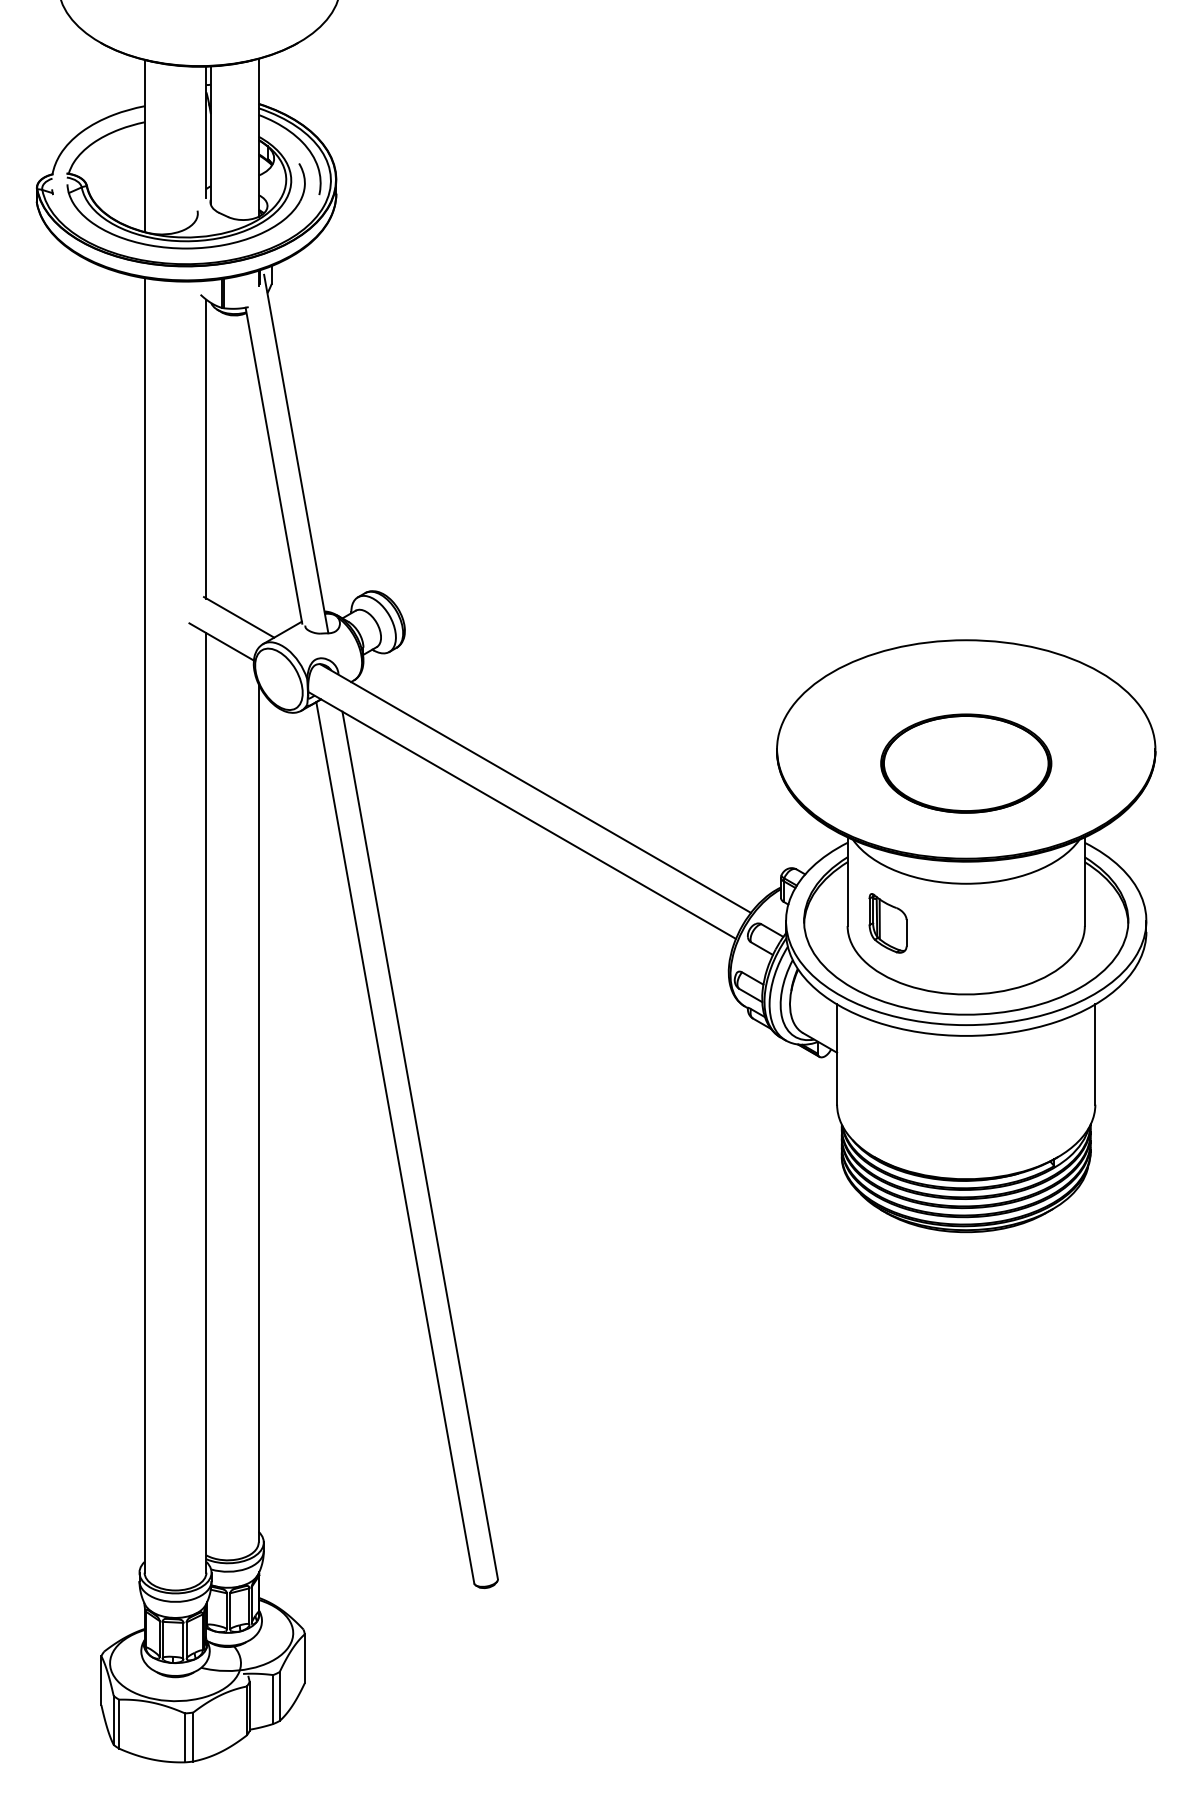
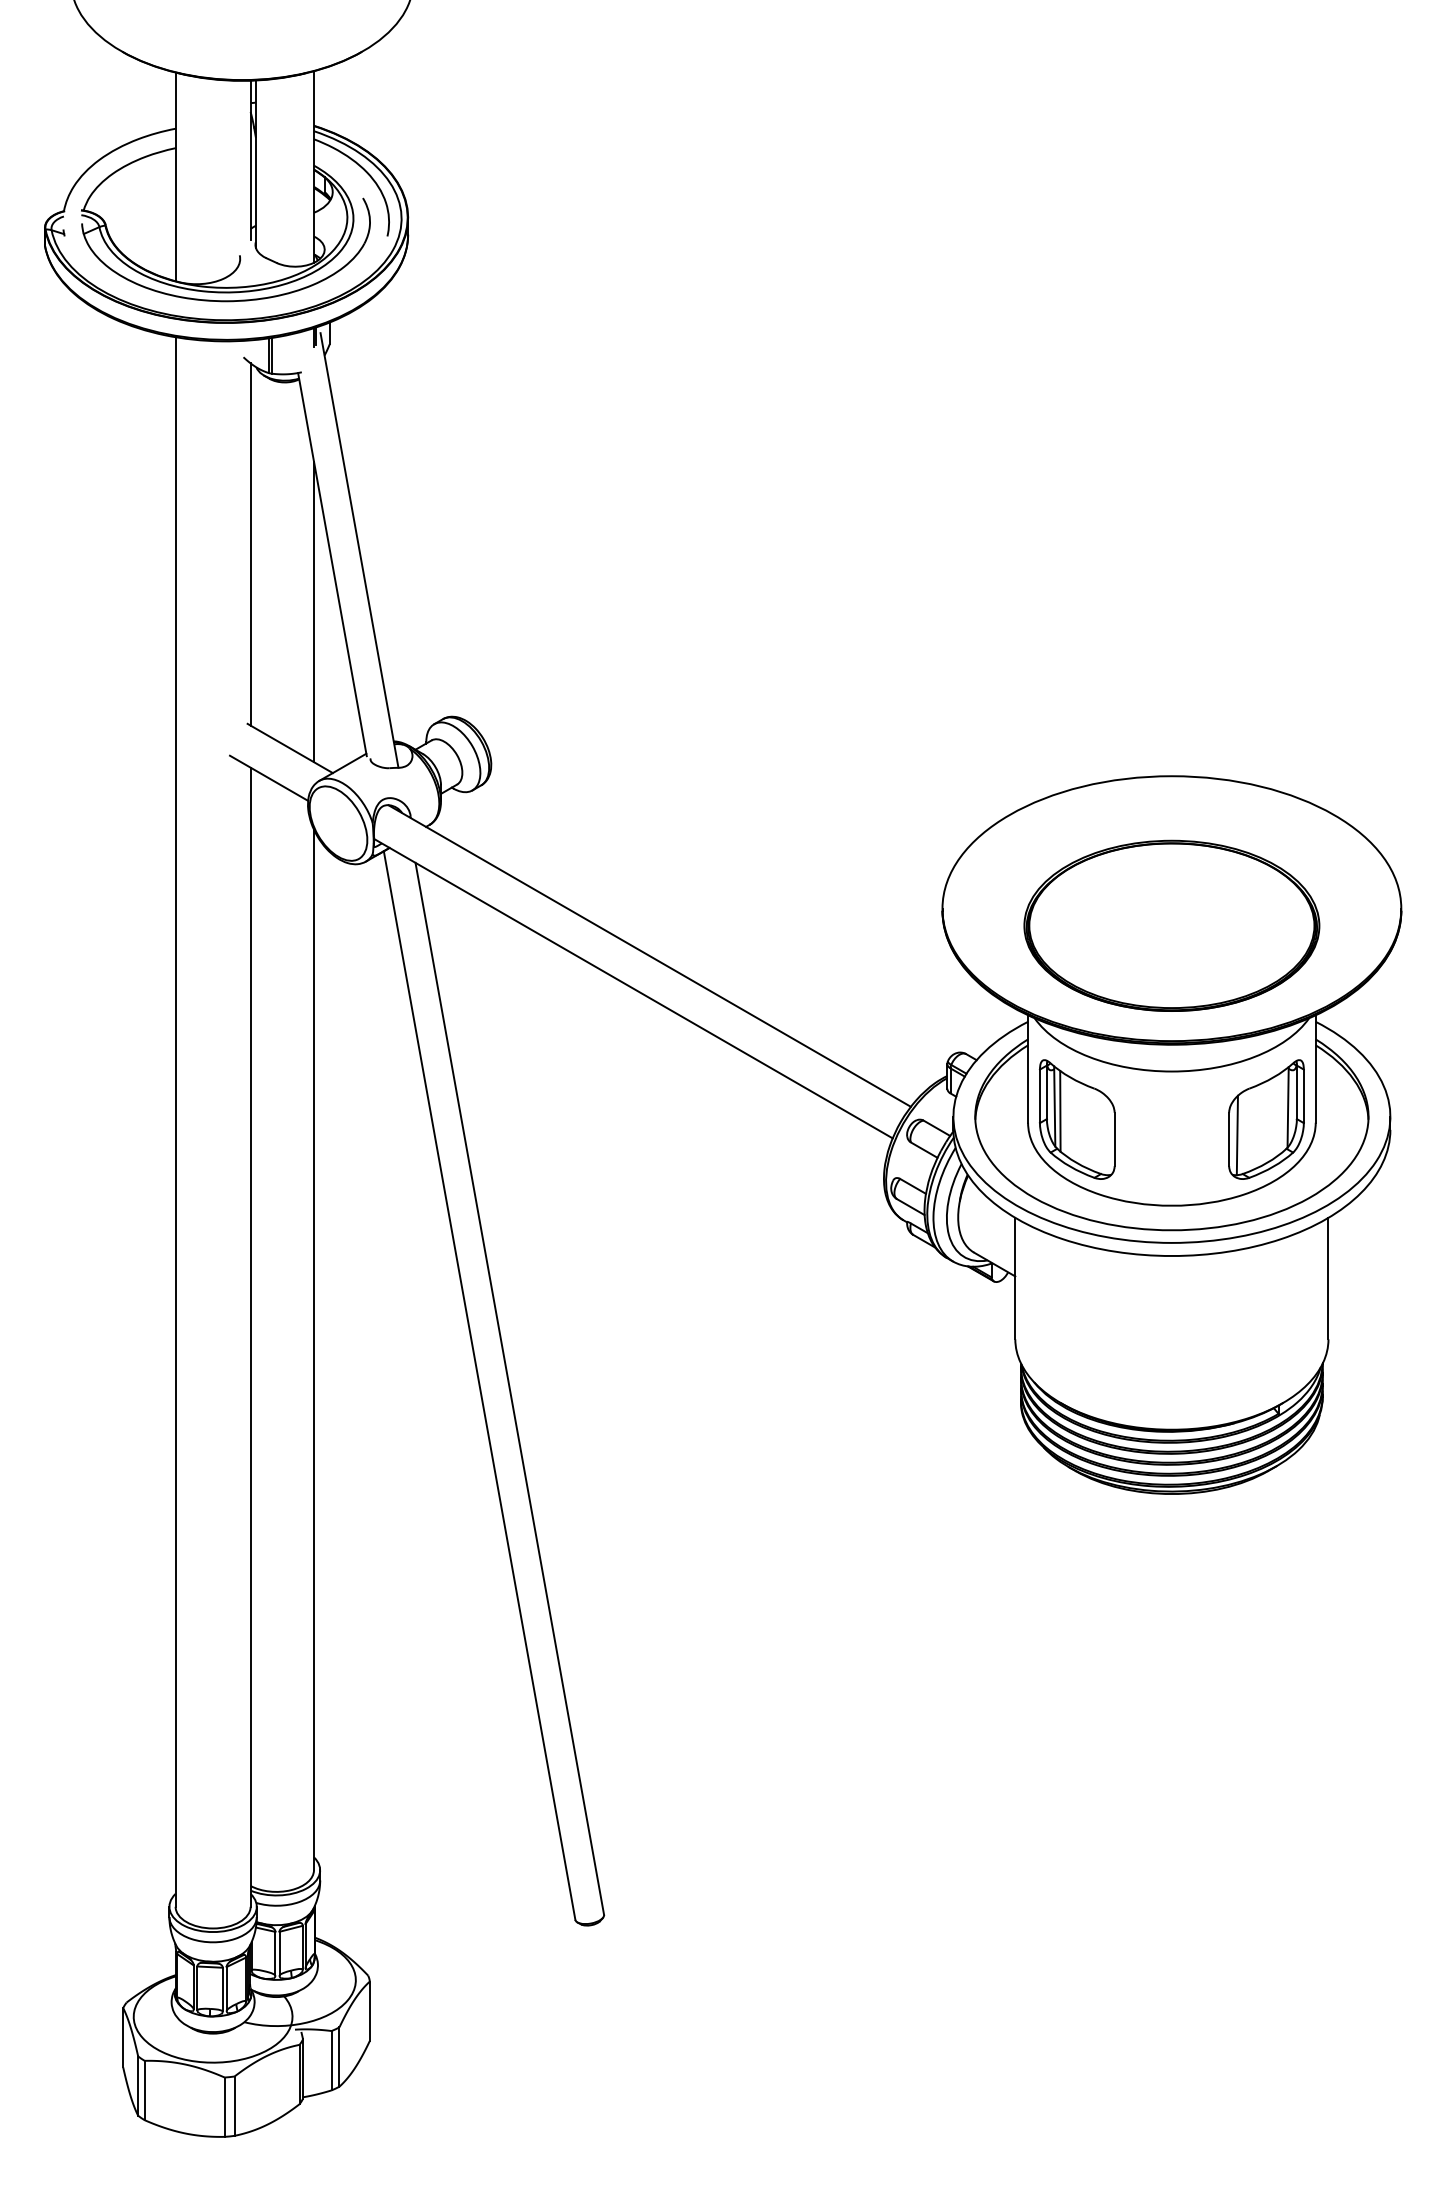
line: (258, 504) -> (313, 611), added
part: (965, 763) -> (1171, 925), size x1.43
part: (887, 923) -> (1076, 1119), size x1.67
part: (1044, 923) -> (1266, 1119), added

